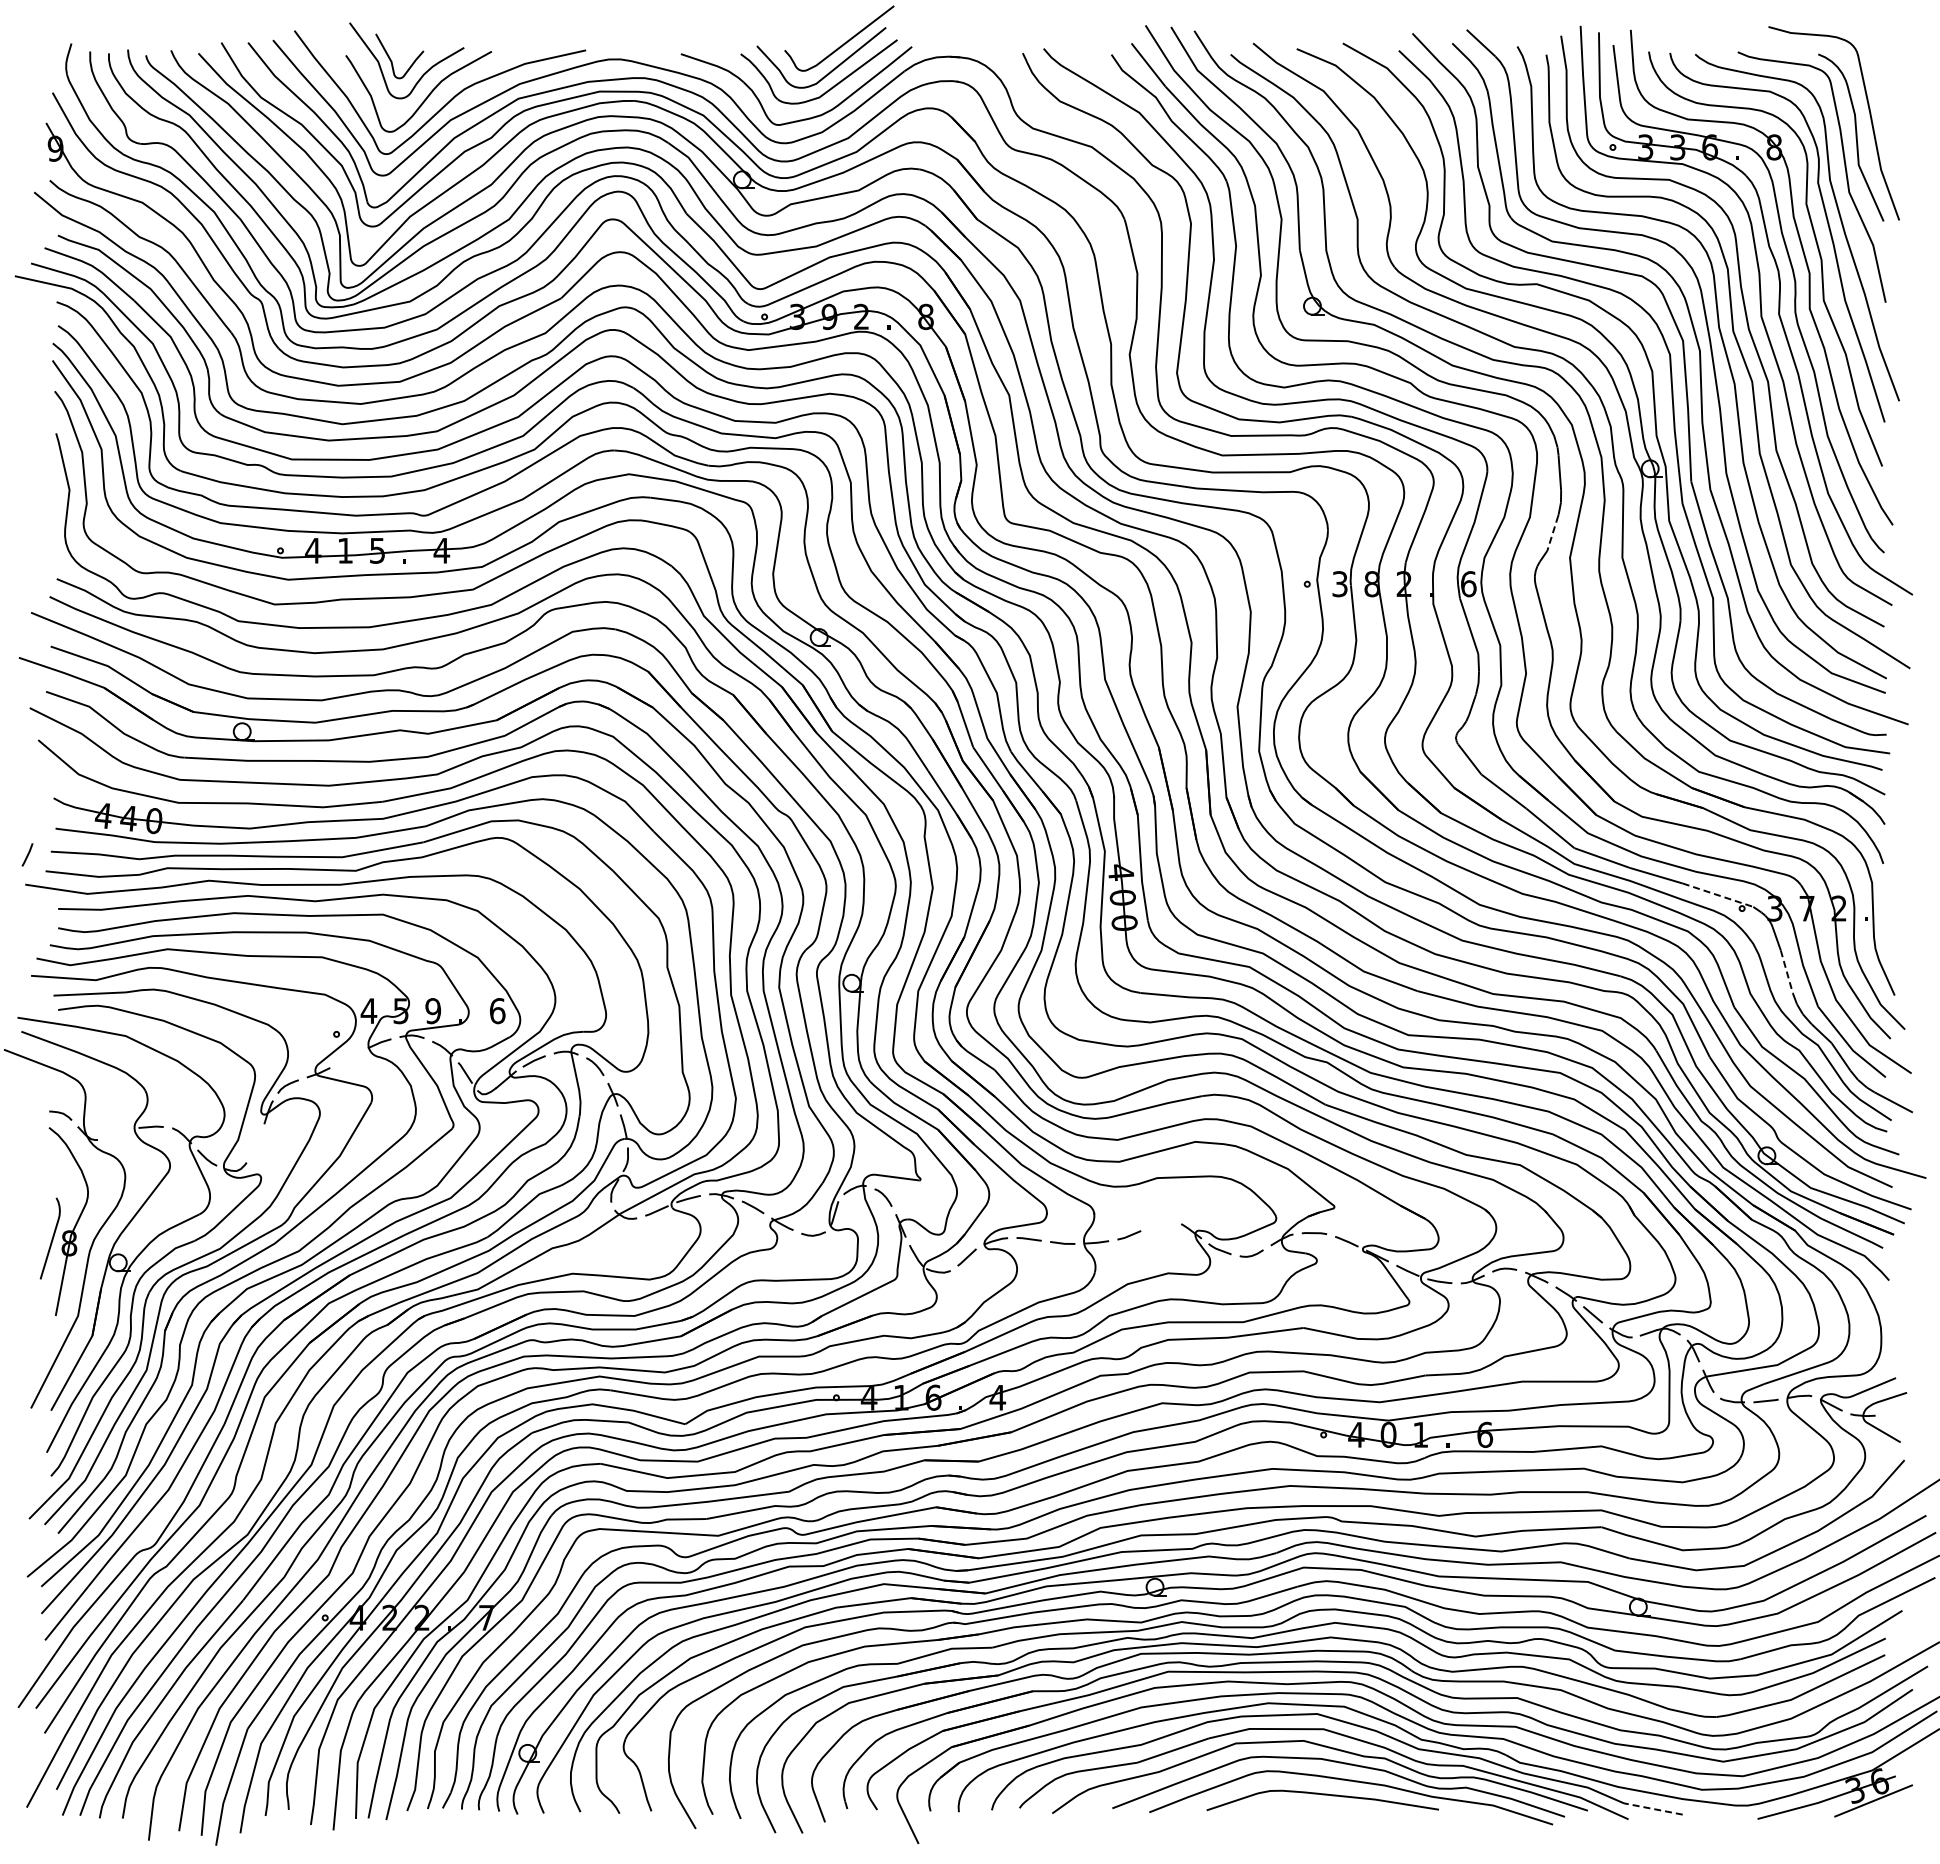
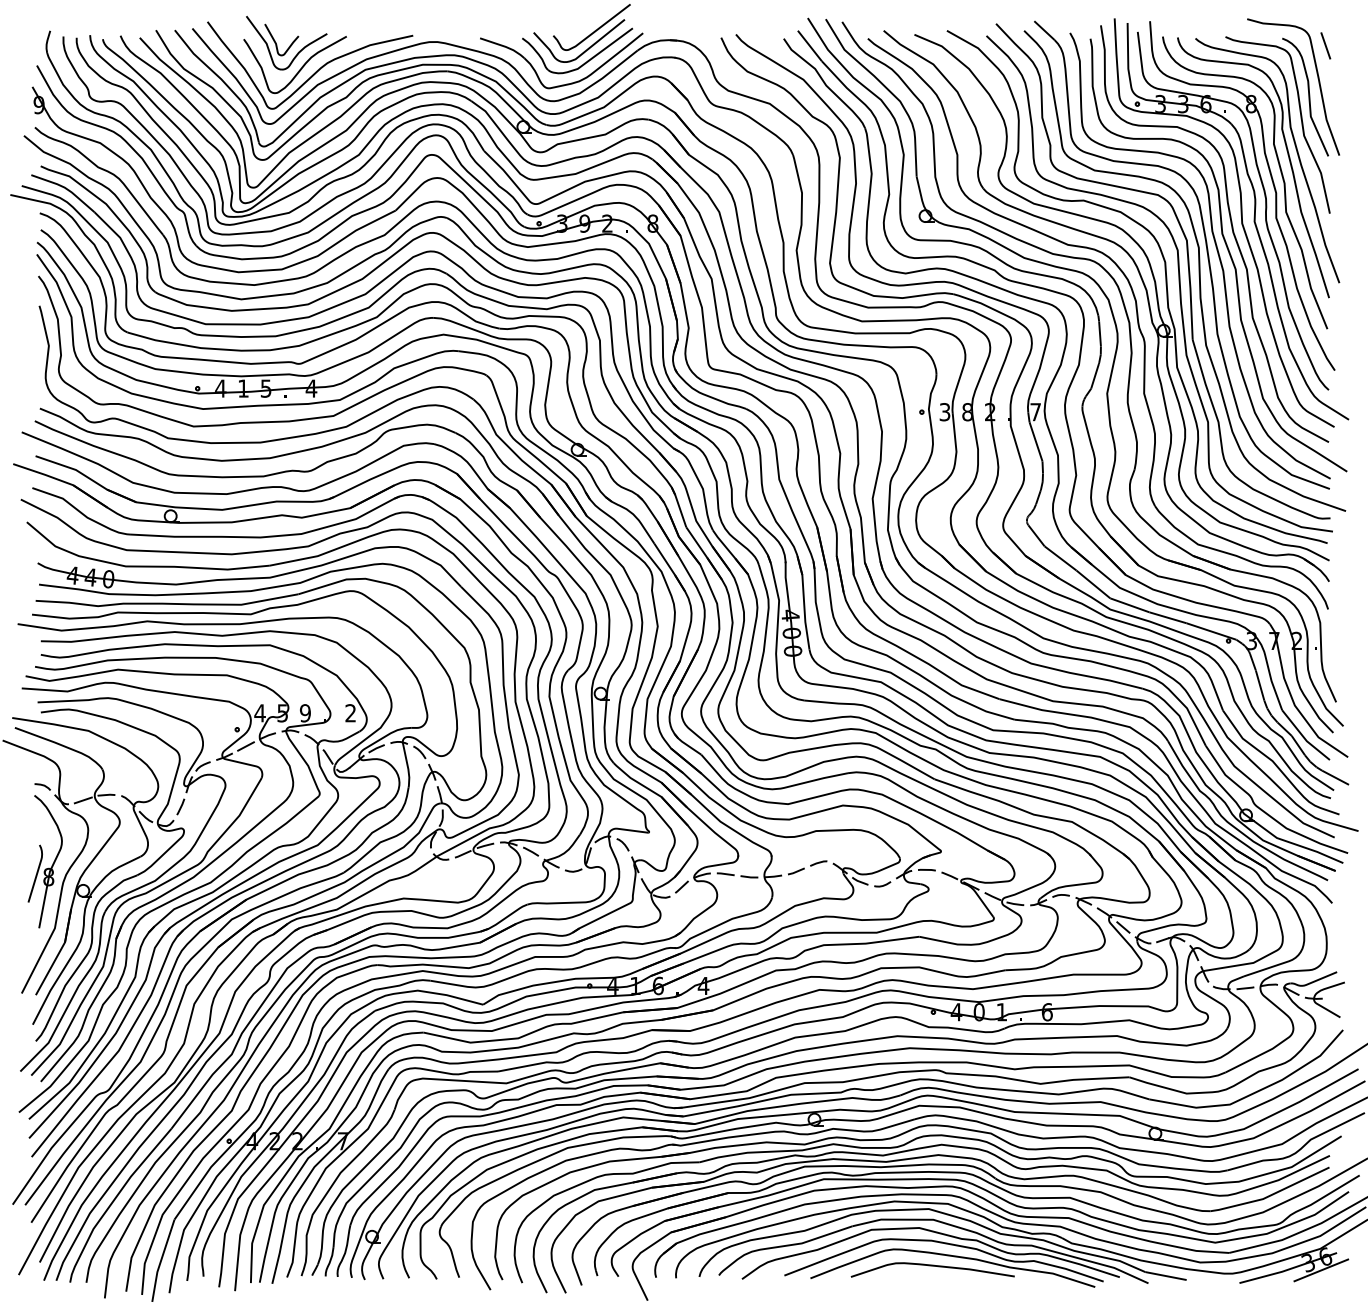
line: (1879, 64) -> (1325, 45), added
line: (1552, 533) -> (1094, 376), dashed -> solid
text: (1468, 584) -> (1035, 412), 6 -> 7
line: (27, 854) -> (180, 806), moved
line: (1718, 895) -> (1211, 631), dashed -> solid
line: (1786, 972) -> (1259, 686), dashed -> solid
text: (497, 1011) -> (350, 713), 6 -> 2
line: (348, 1058) -> (245, 746), added
line: (118, 1134) -> (83, 800), added
line: (1160, 1224) -> (818, 863), added
line: (1653, 1809) -> (1166, 1276), dashed -> solid

